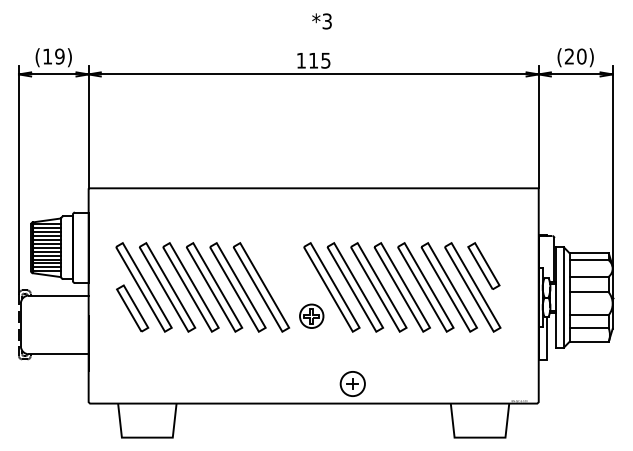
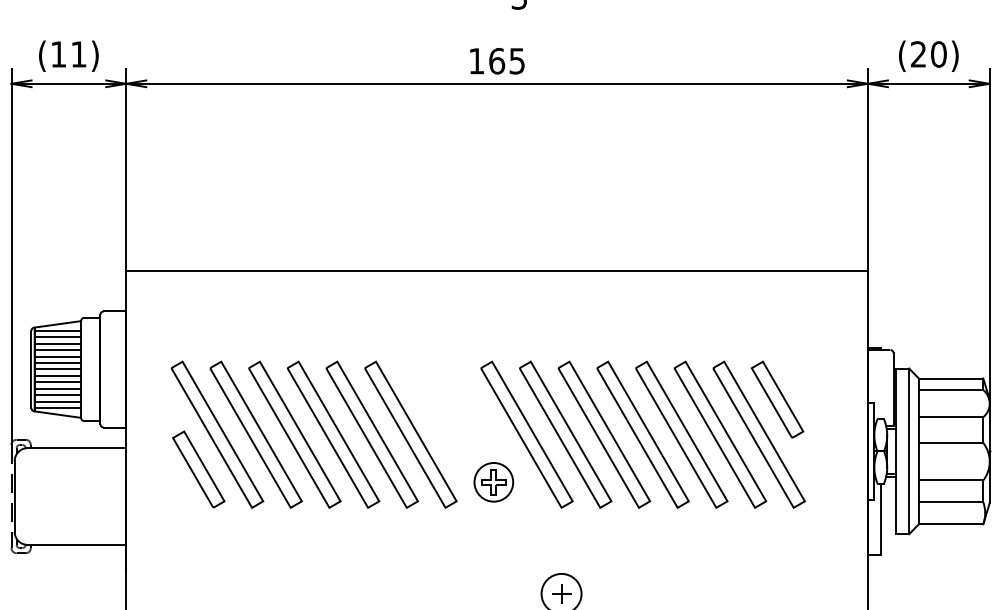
text: (59, 56) -> (78, 54), (19) -> (11)
text: (313, 60) -> (496, 60), 115 -> 165

